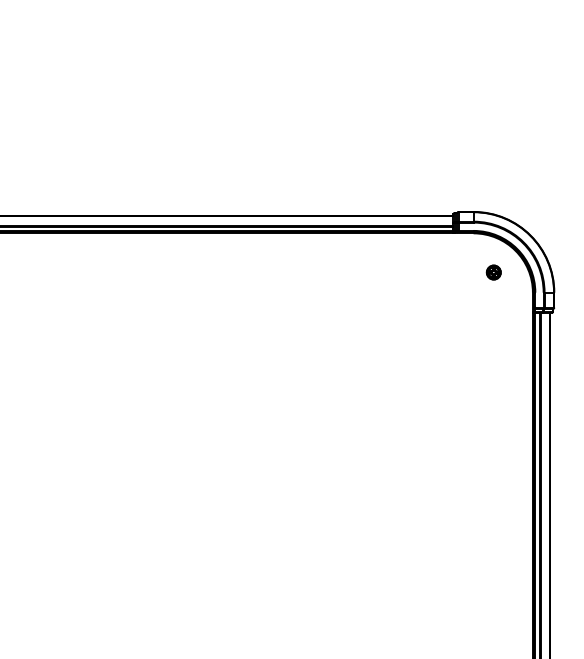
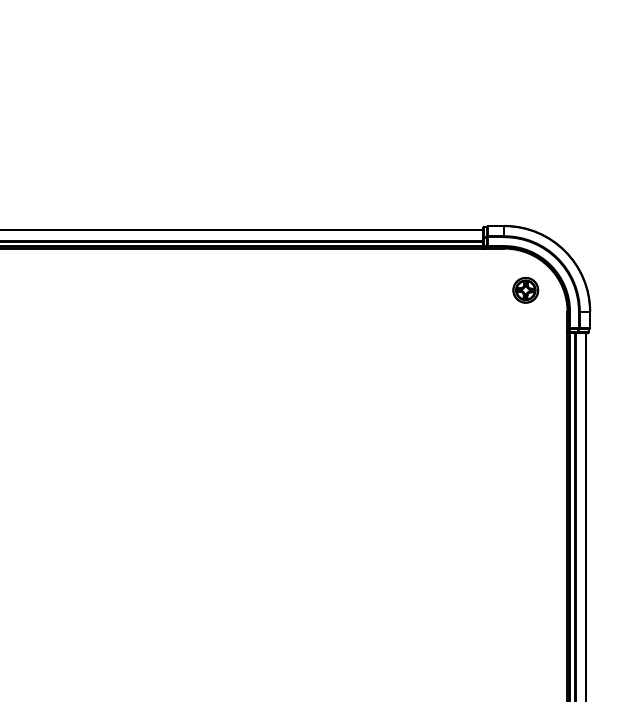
part: (493, 272) -> (525, 290), size x1.67

